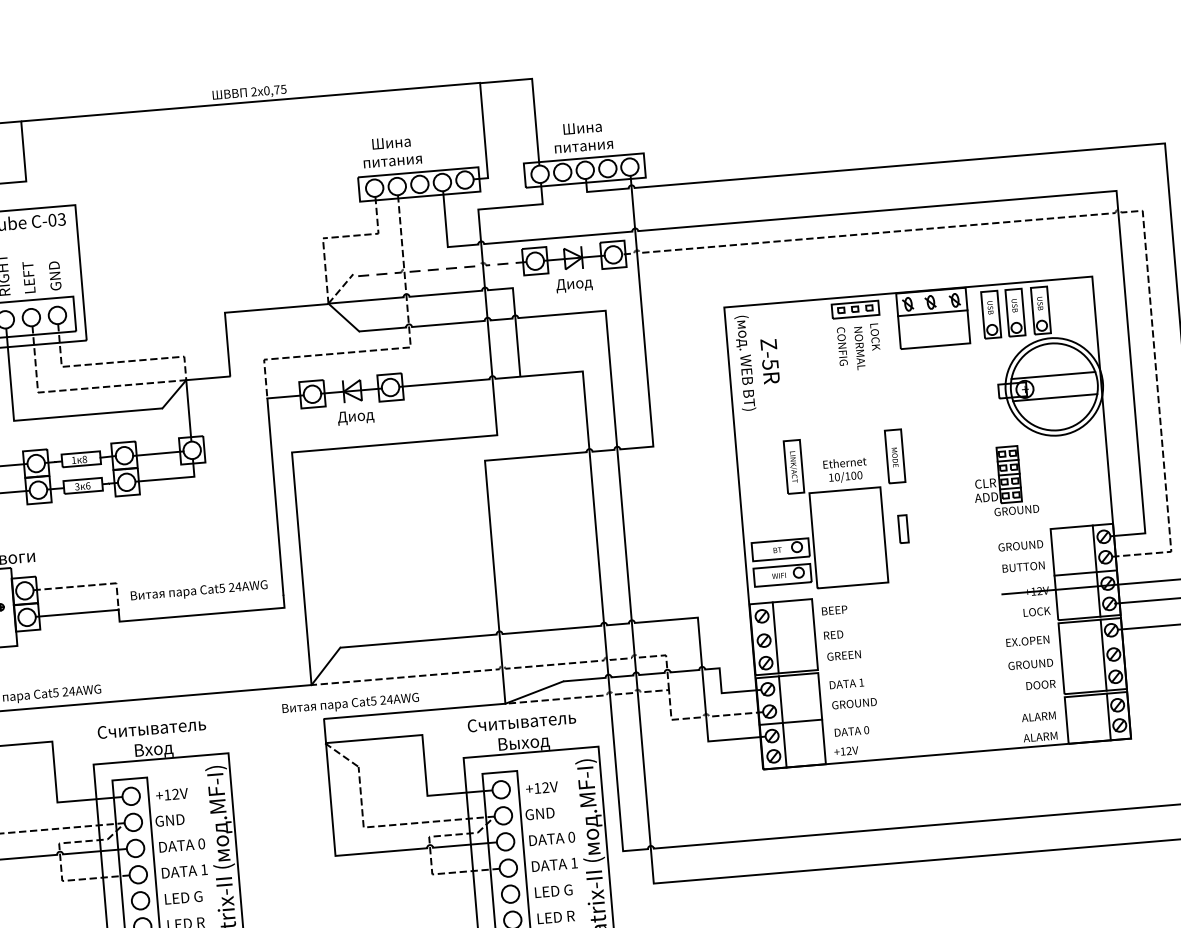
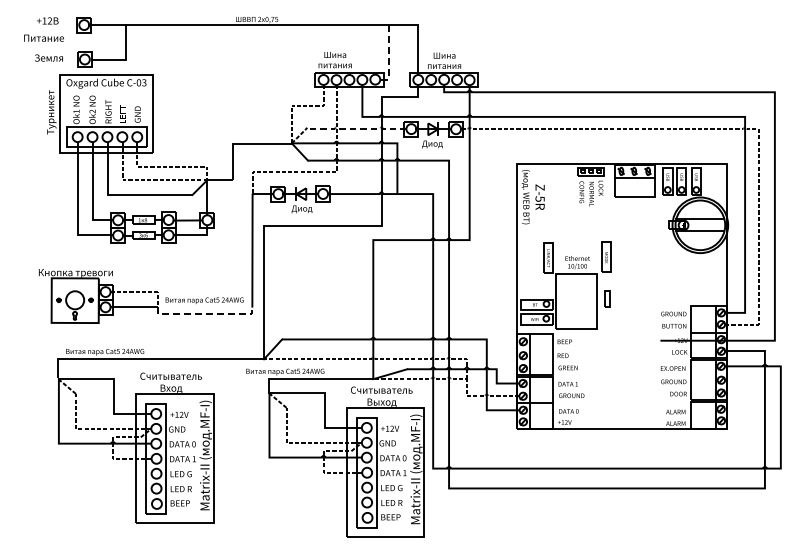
line: (484, 139) -> (388, 57), solid -> dashed
part: (1004, 479) -> (667, 275), removed
line: (202, 615) -> (205, 314), solid -> dashed

